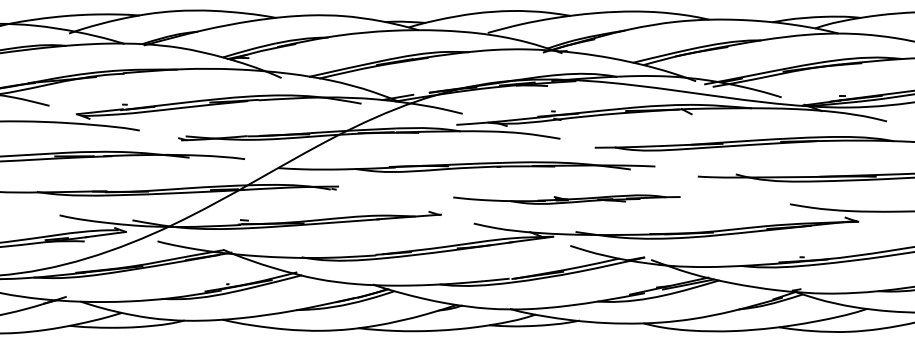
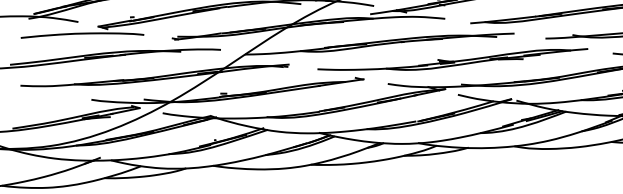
part: (566, 199) -> (452, 61), size x1.67

